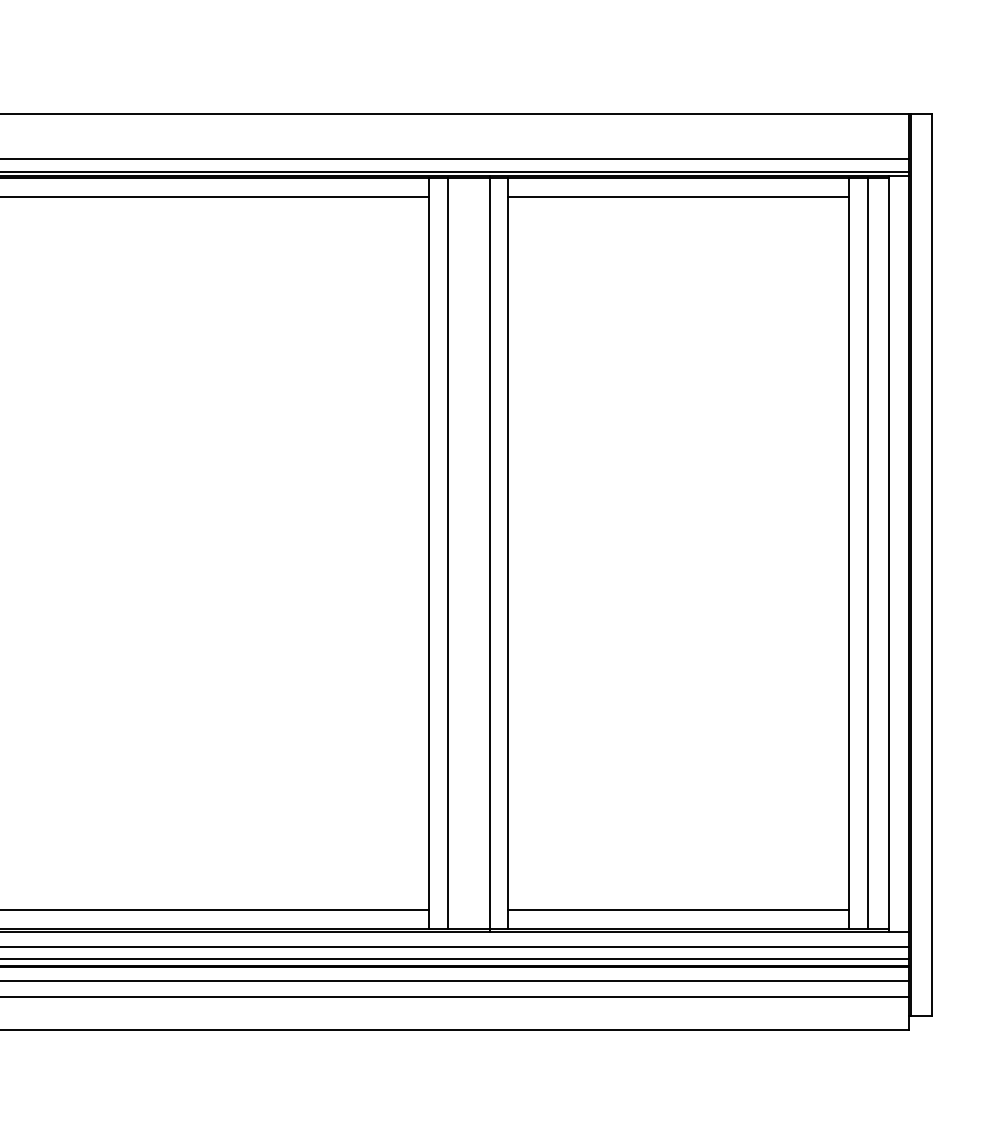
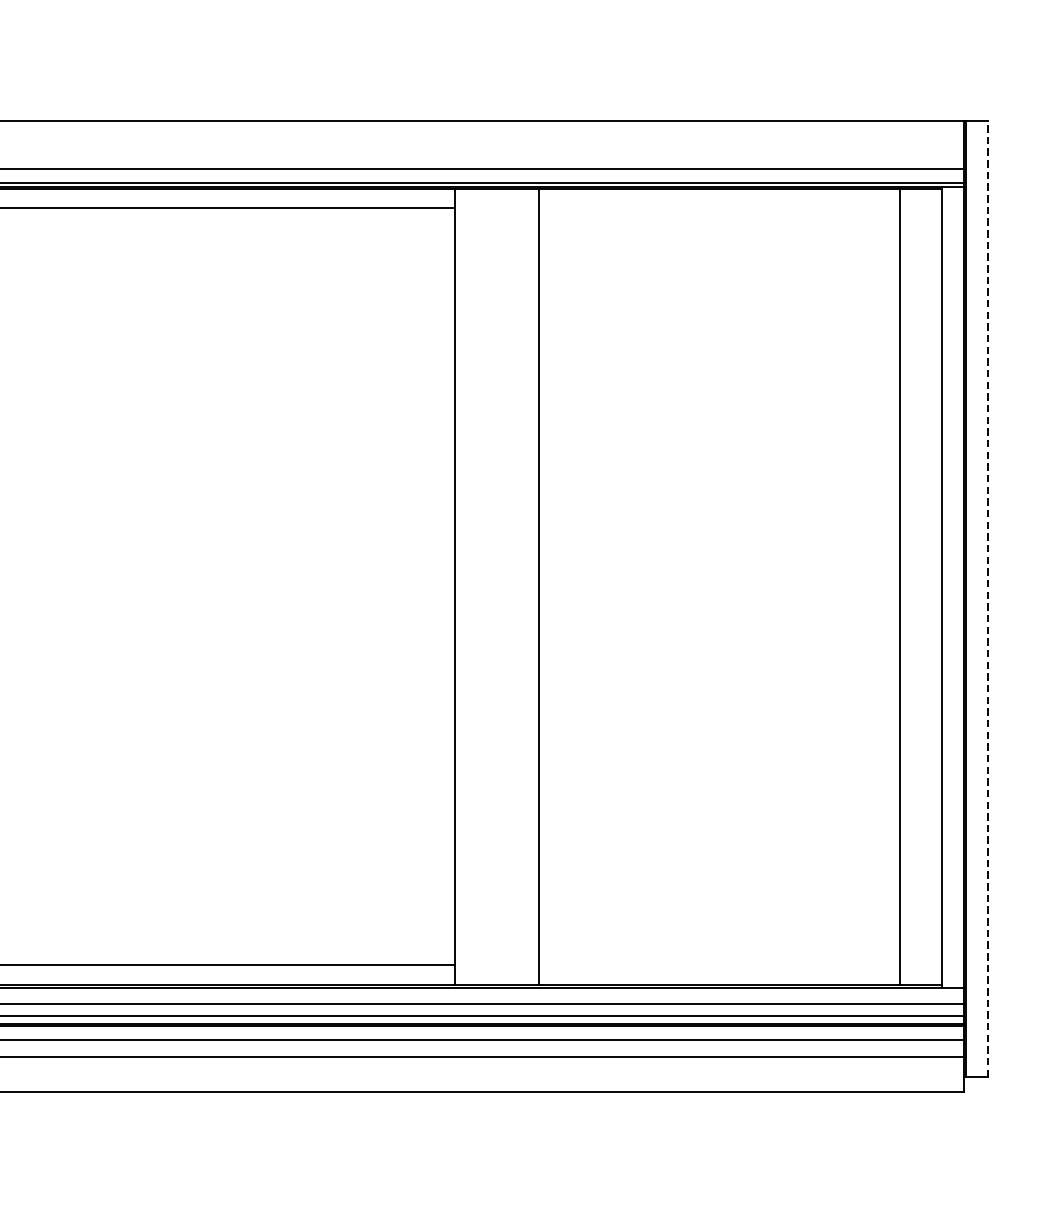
line: (678, 196) -> (719, 208), removed
line: (448, 552) -> (475, 585), removed
line: (867, 552) -> (919, 585), removed
line: (489, 553) -> (518, 586), removed
line: (931, 564) -> (987, 598), solid -> dashed
line: (678, 909) -> (719, 964), removed

